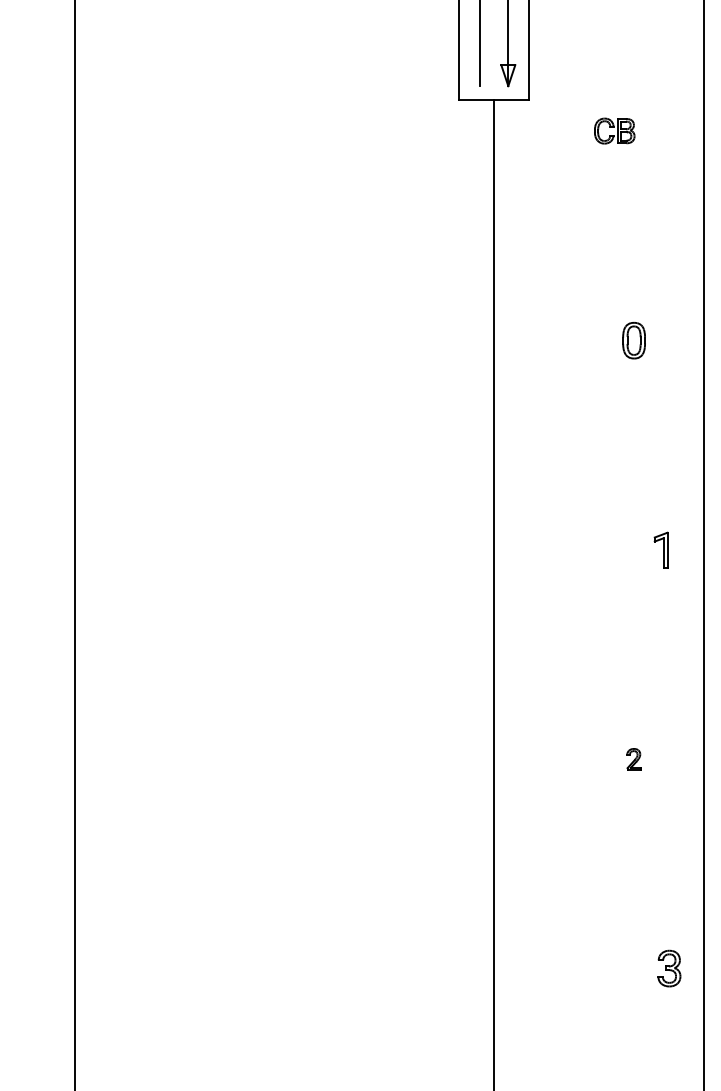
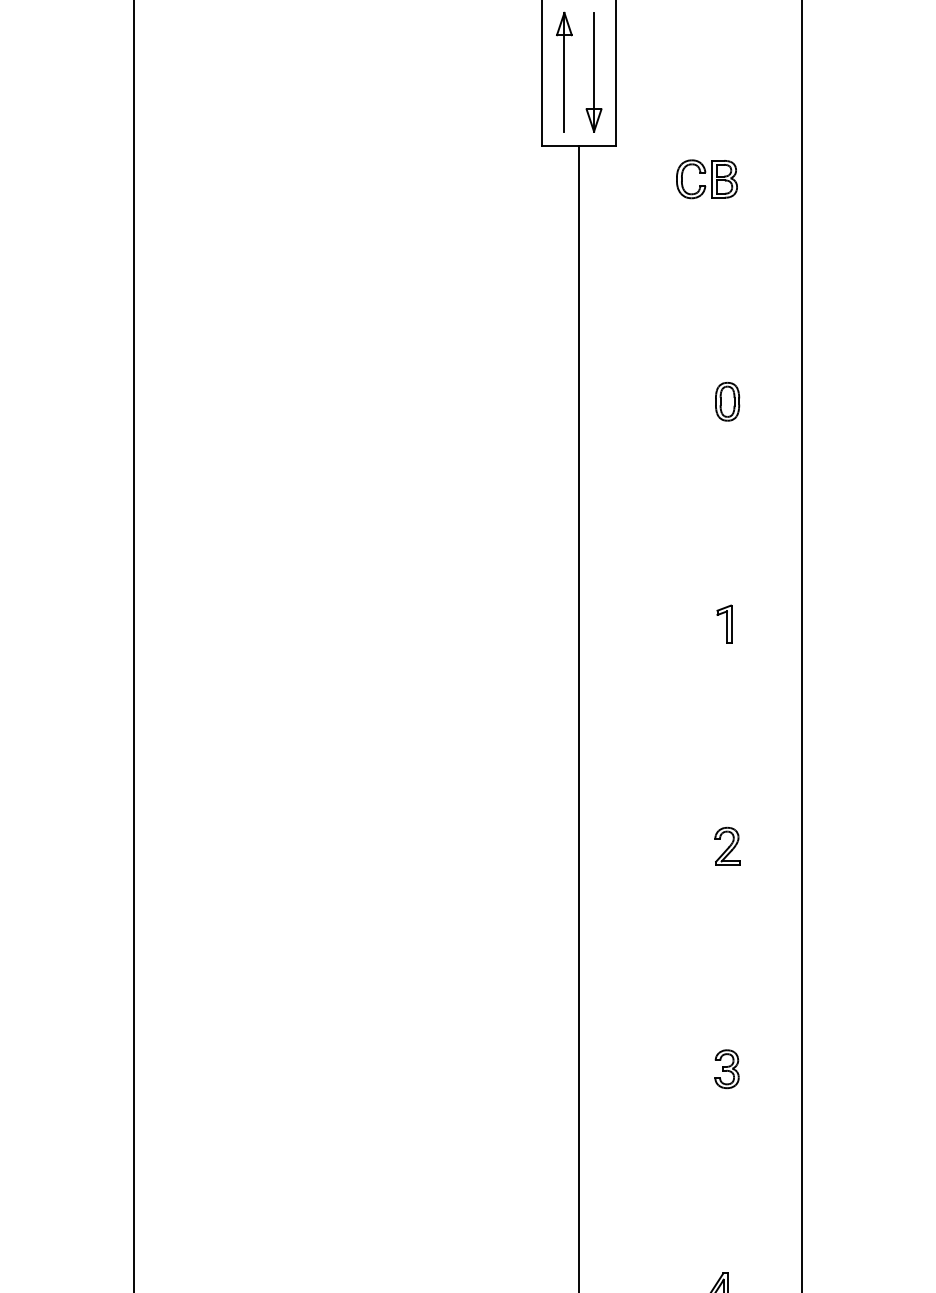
part: (614, 131) -> (706, 179), size x1.43
part: (661, 549) -> (724, 623), moved
part: (634, 758) -> (727, 845), size x1.67
part: (668, 968) -> (726, 1069), moved

